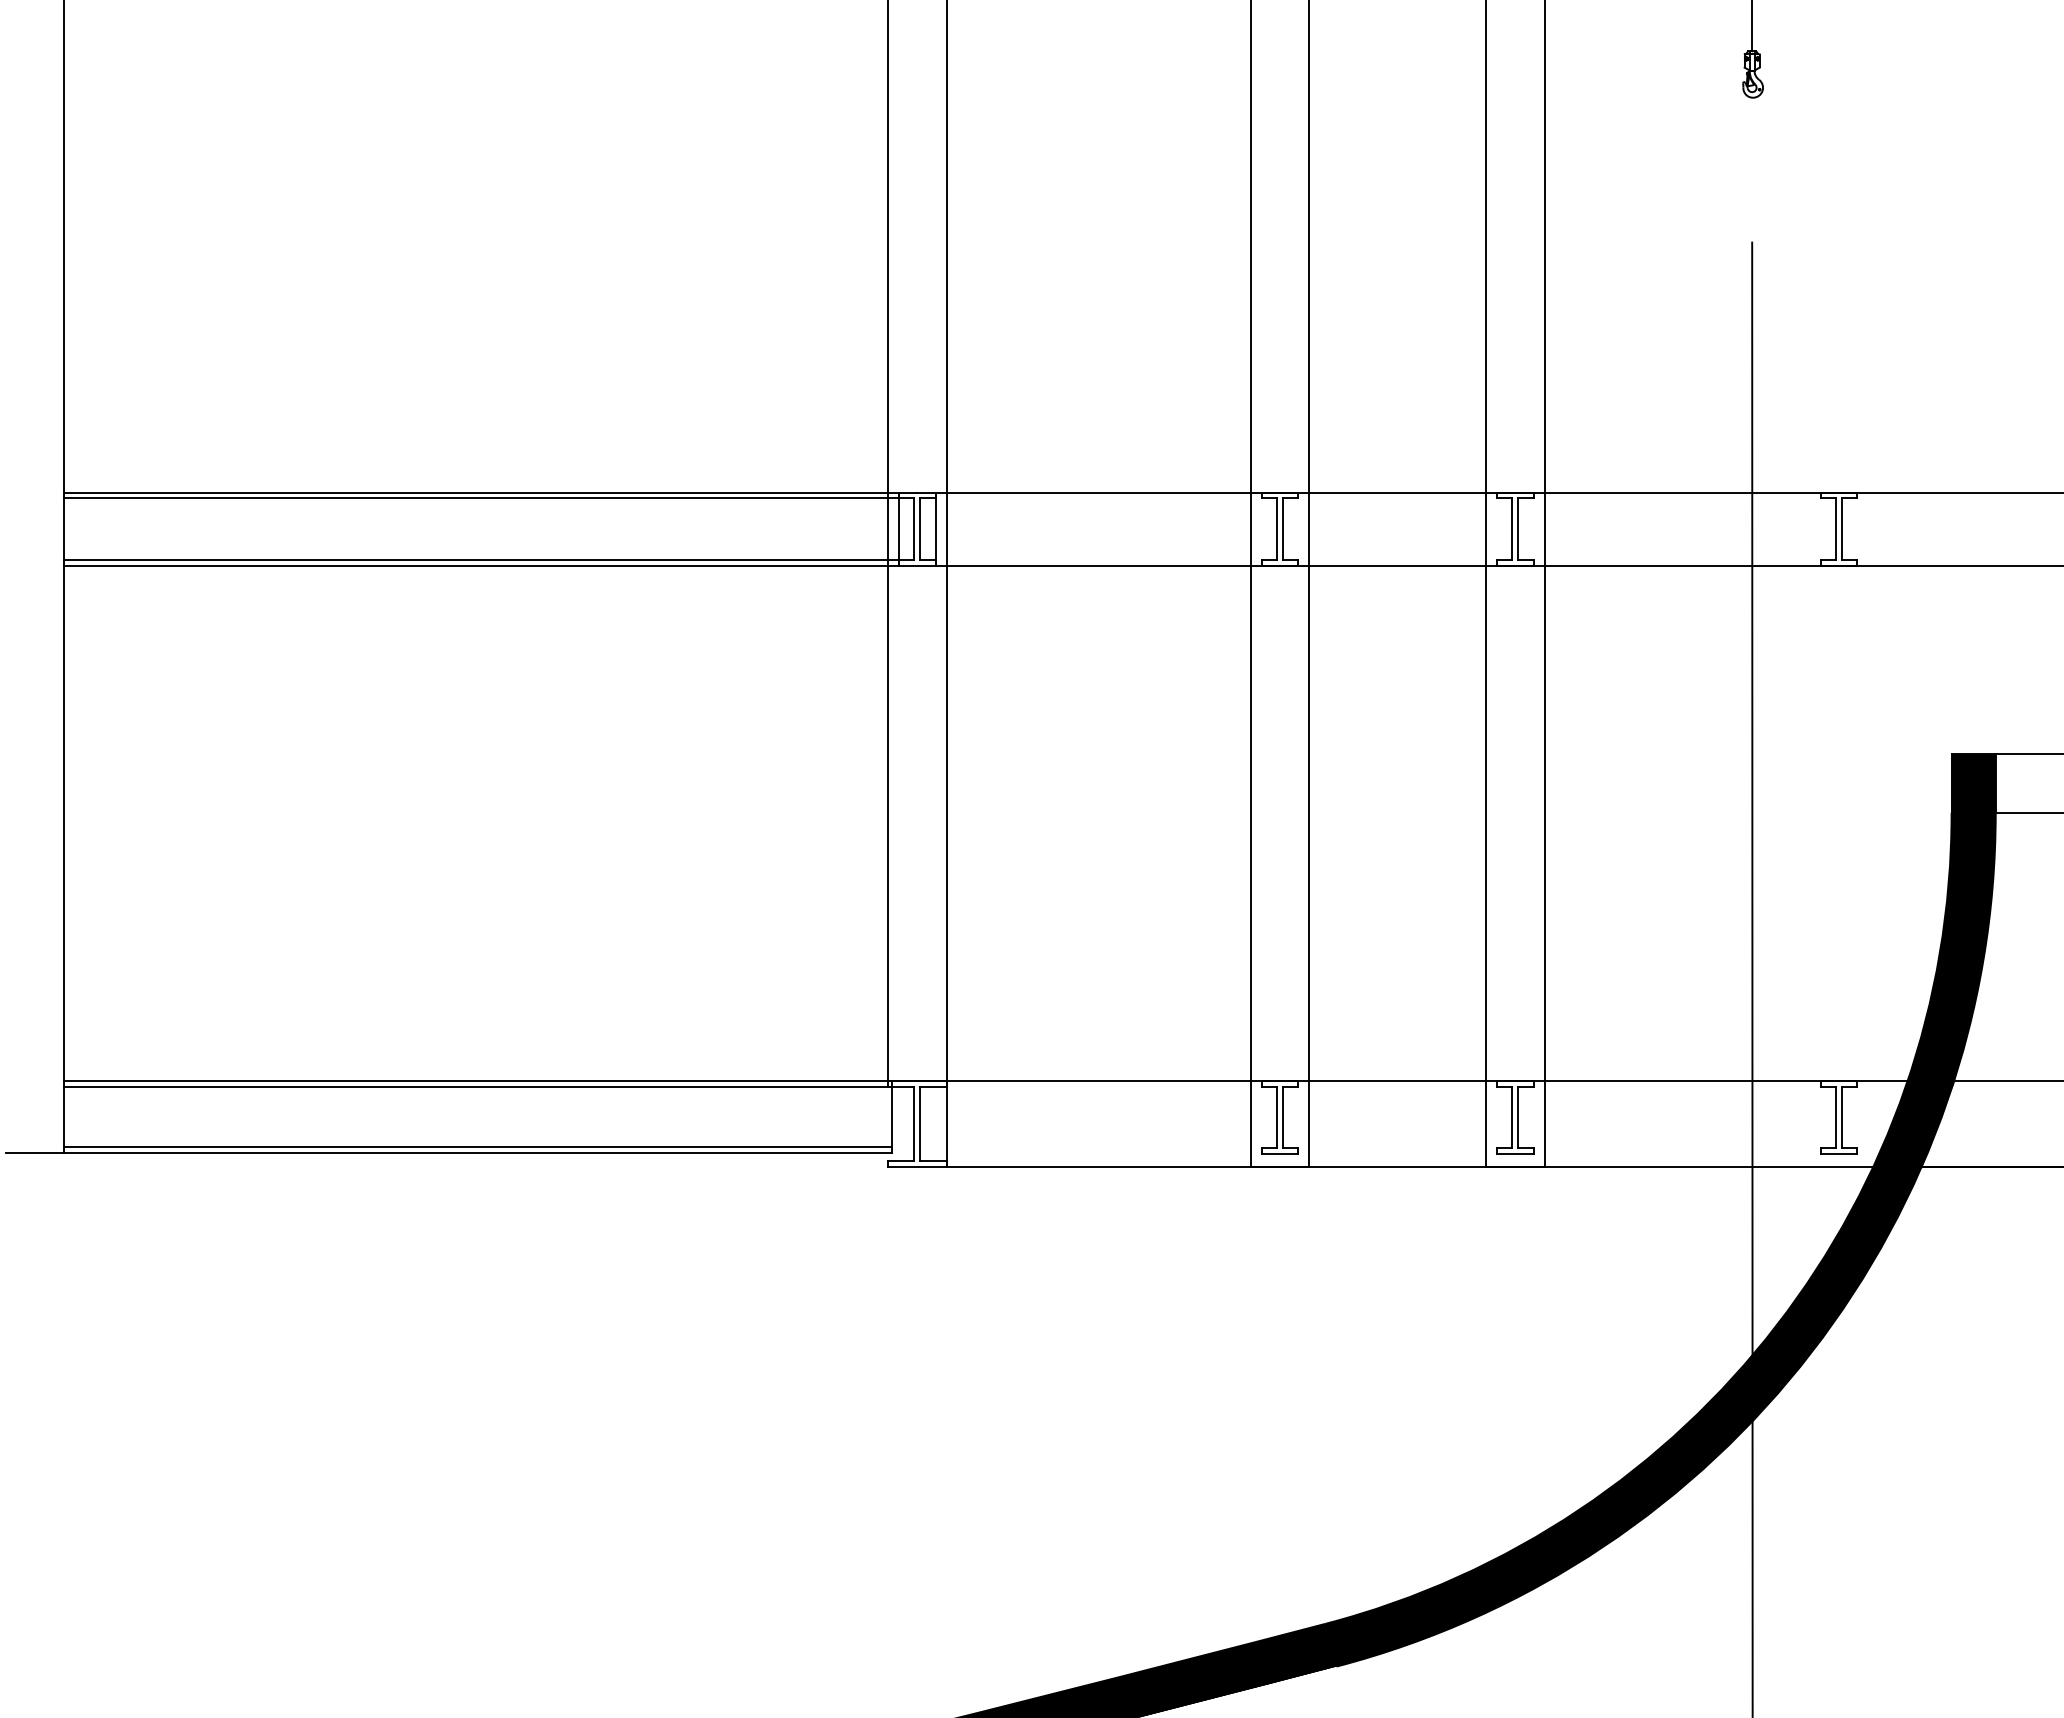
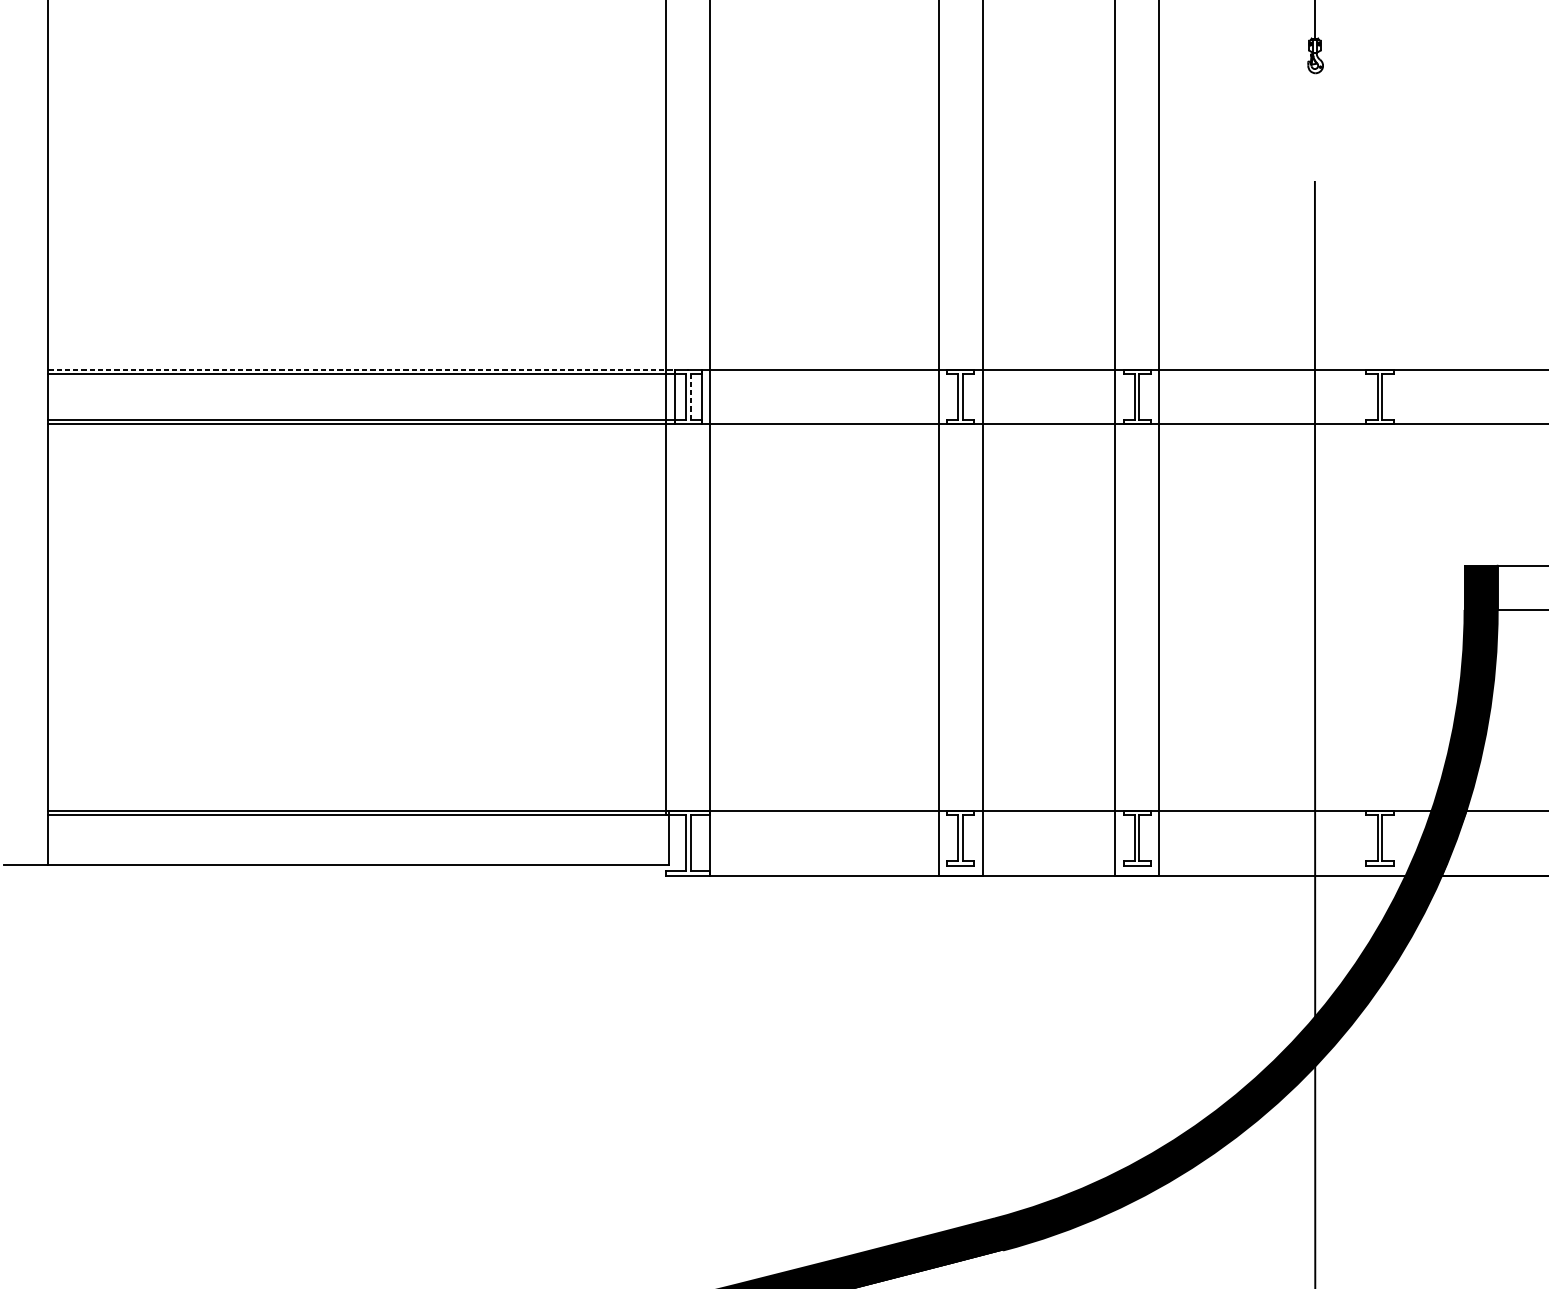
line: (482, 492) -> (362, 369), solid -> dashed
line: (920, 529) -> (690, 397), solid -> dashed
line: (477, 1146) -> (358, 860), removed

